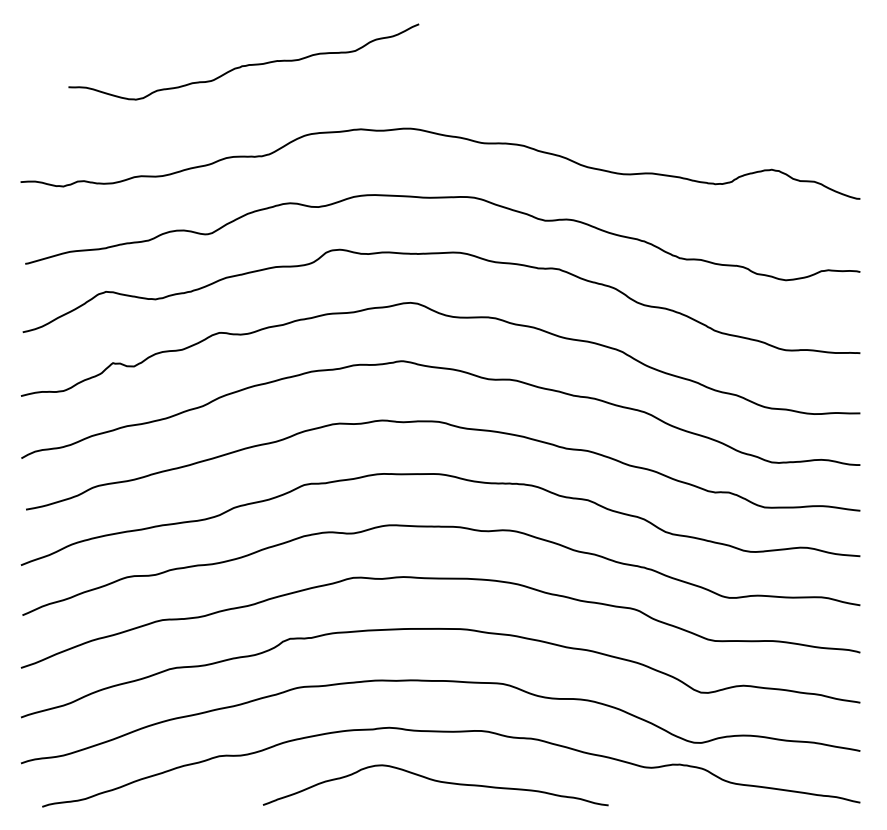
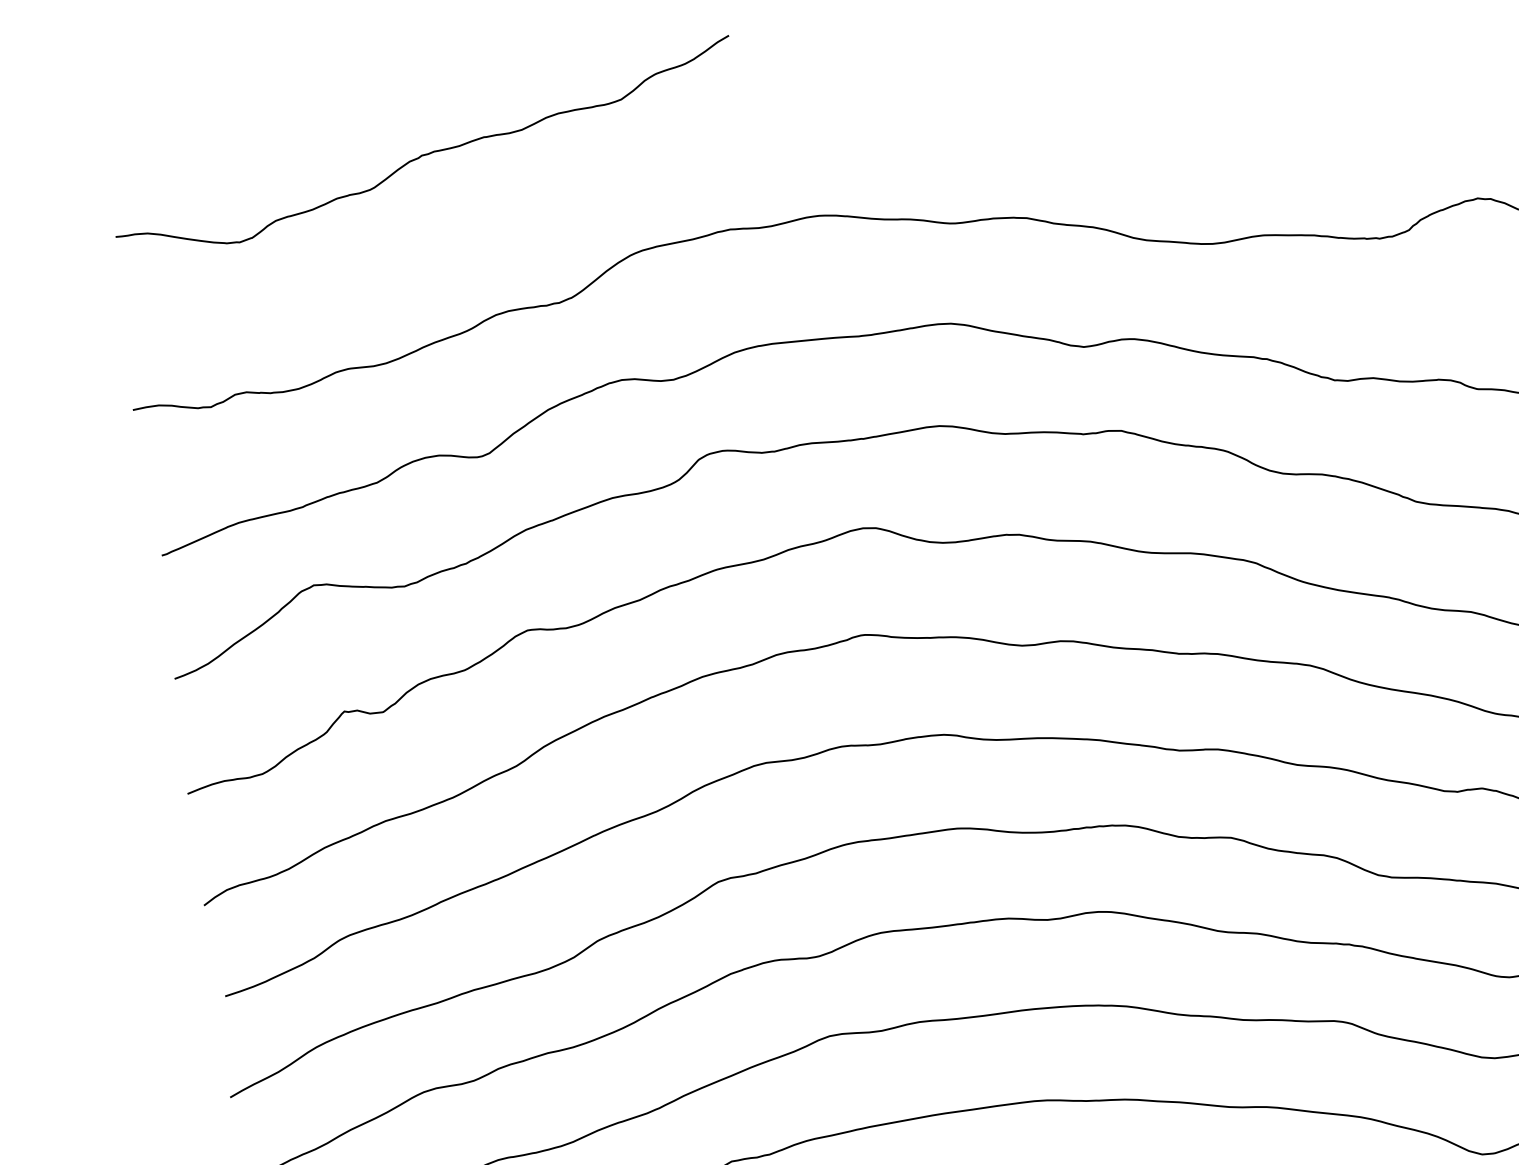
curve: (243, 65) -> (424, 153), moved

